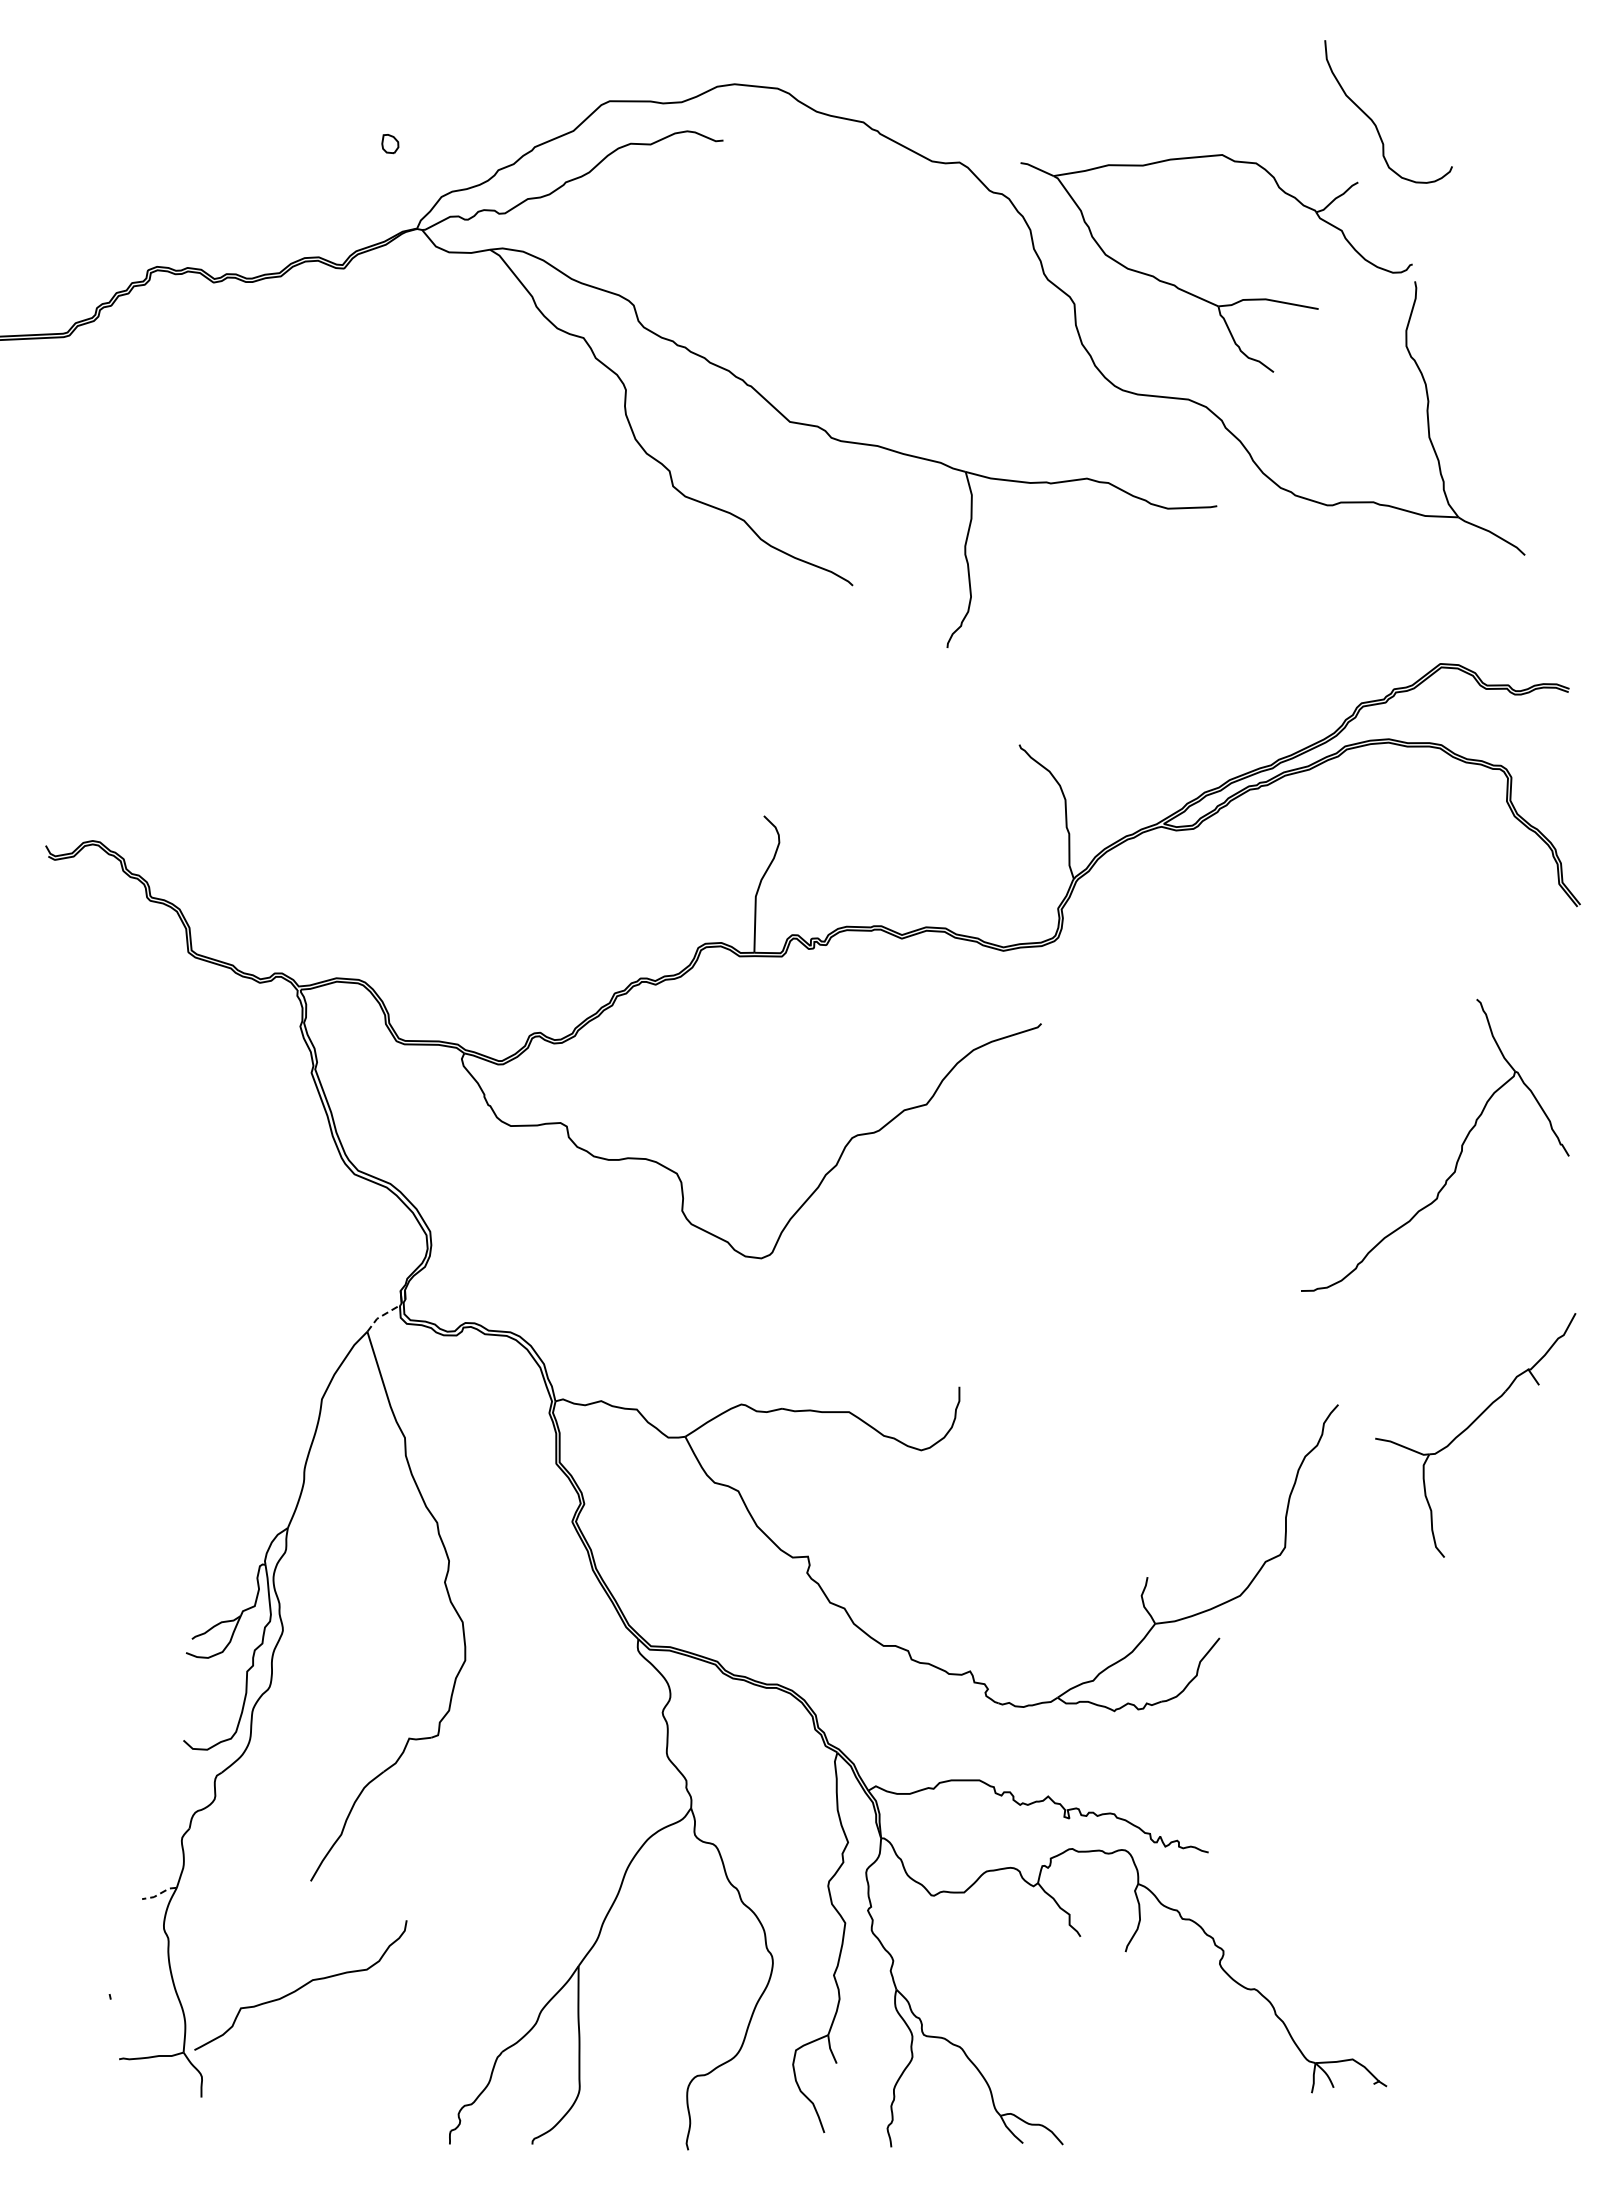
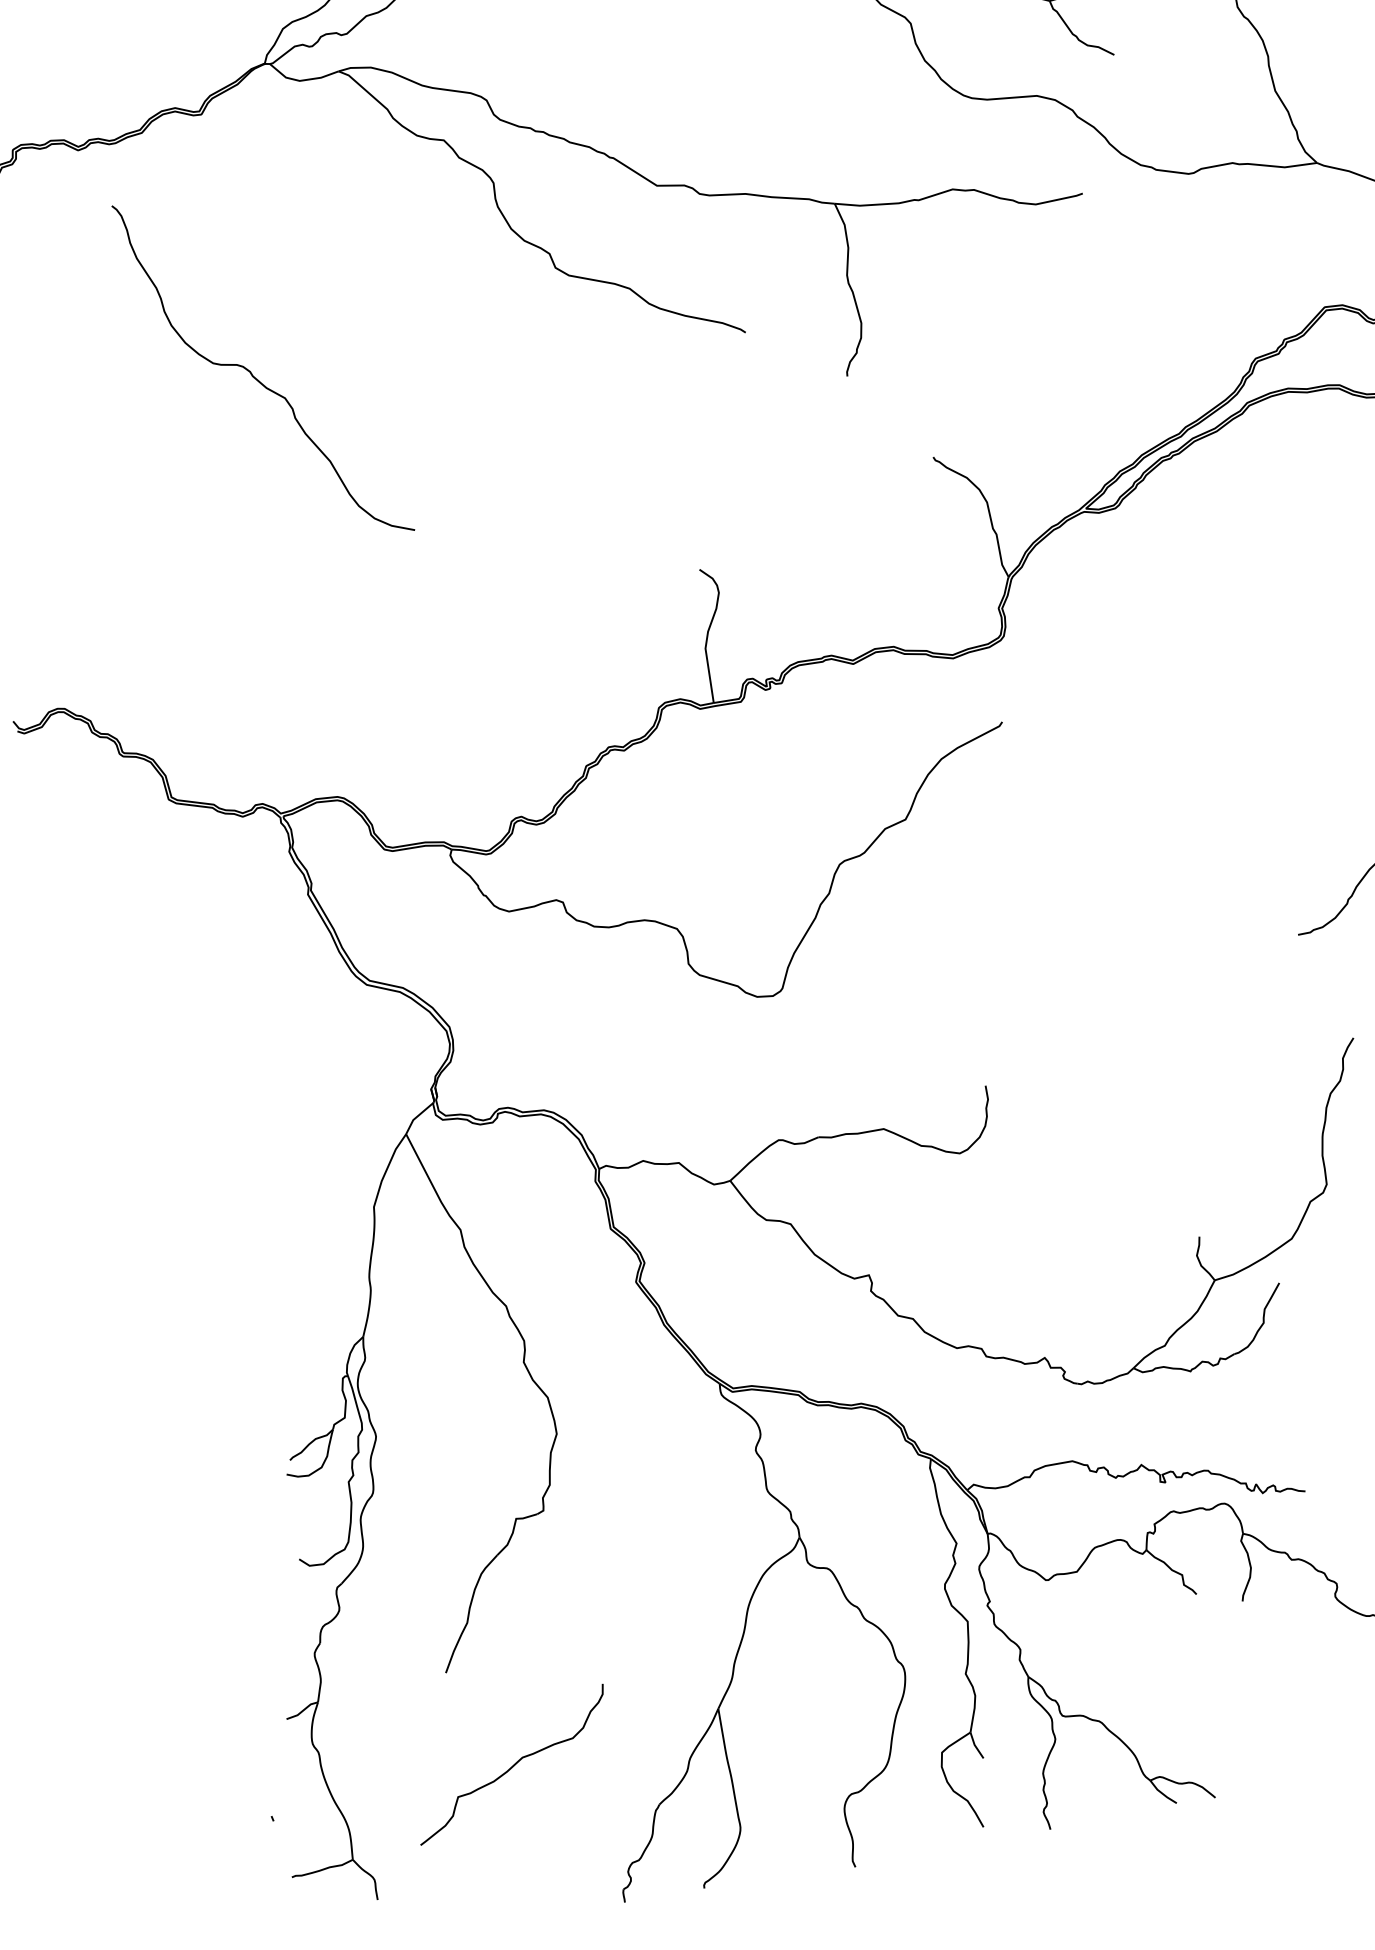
curve: (351, 542) -> (255, 377), added
line: (381, 1316) -> (417, 1117), dashed -> solid
line: (159, 1894) -> (302, 1711), dashed -> solid
curve: (300, 1986) -> (511, 1765), moved

